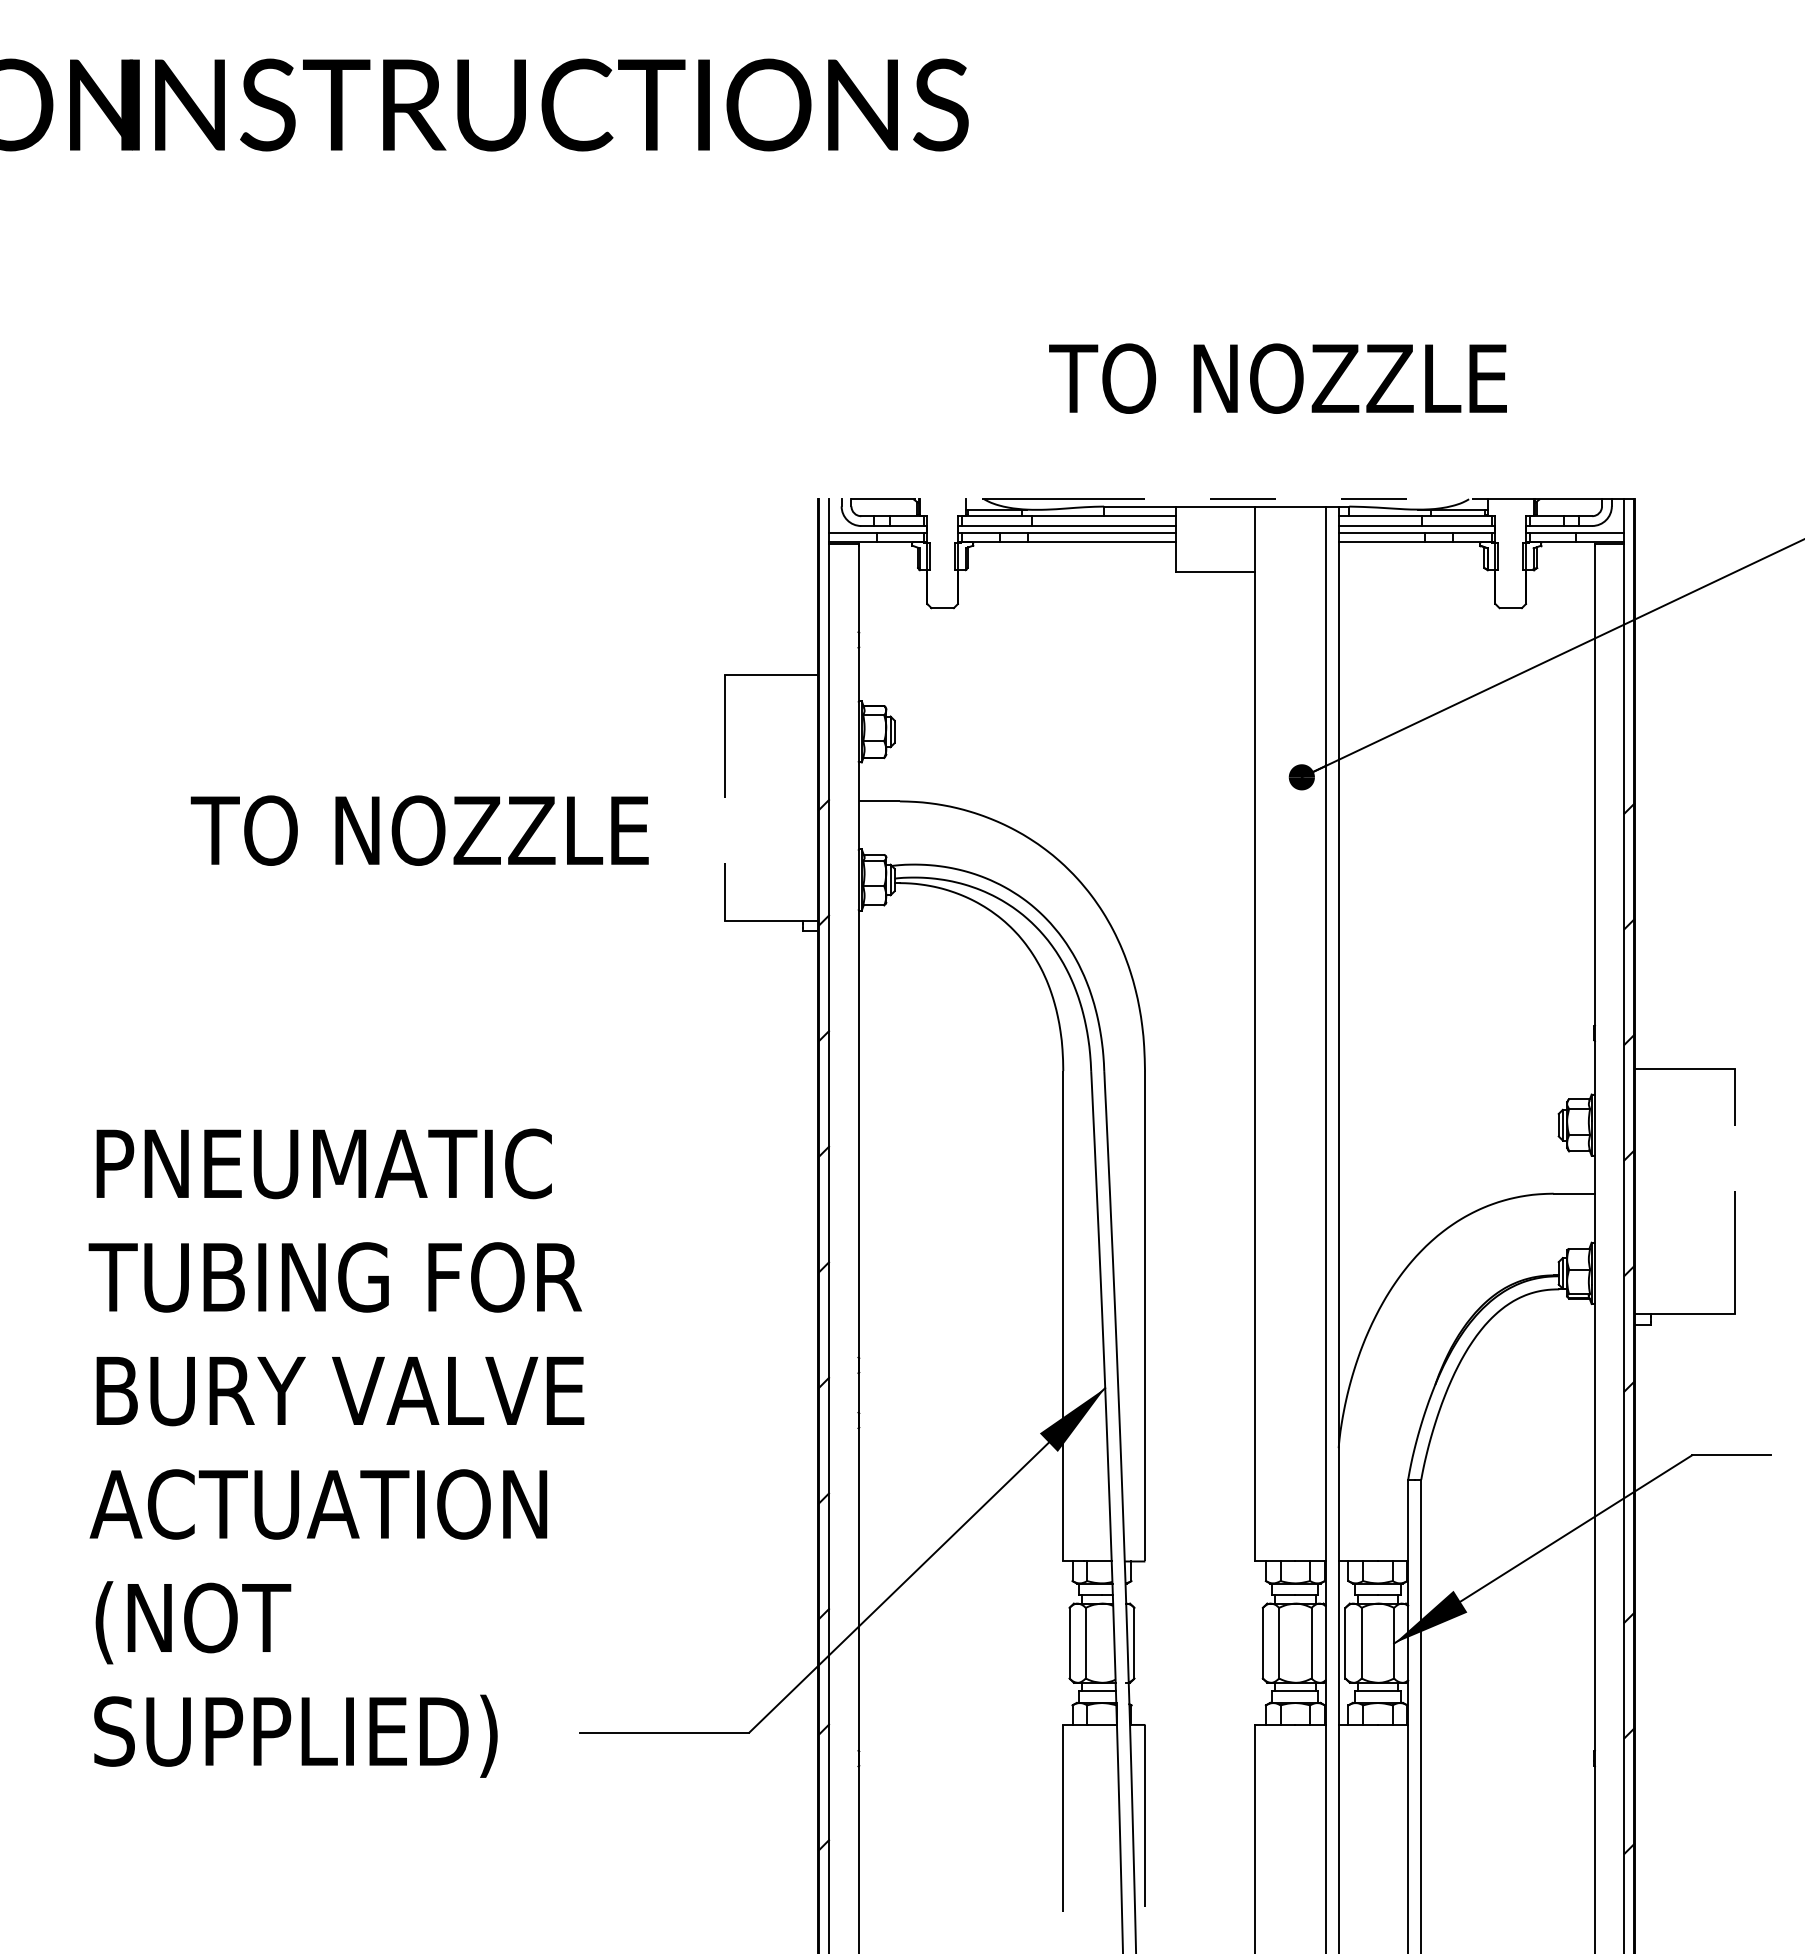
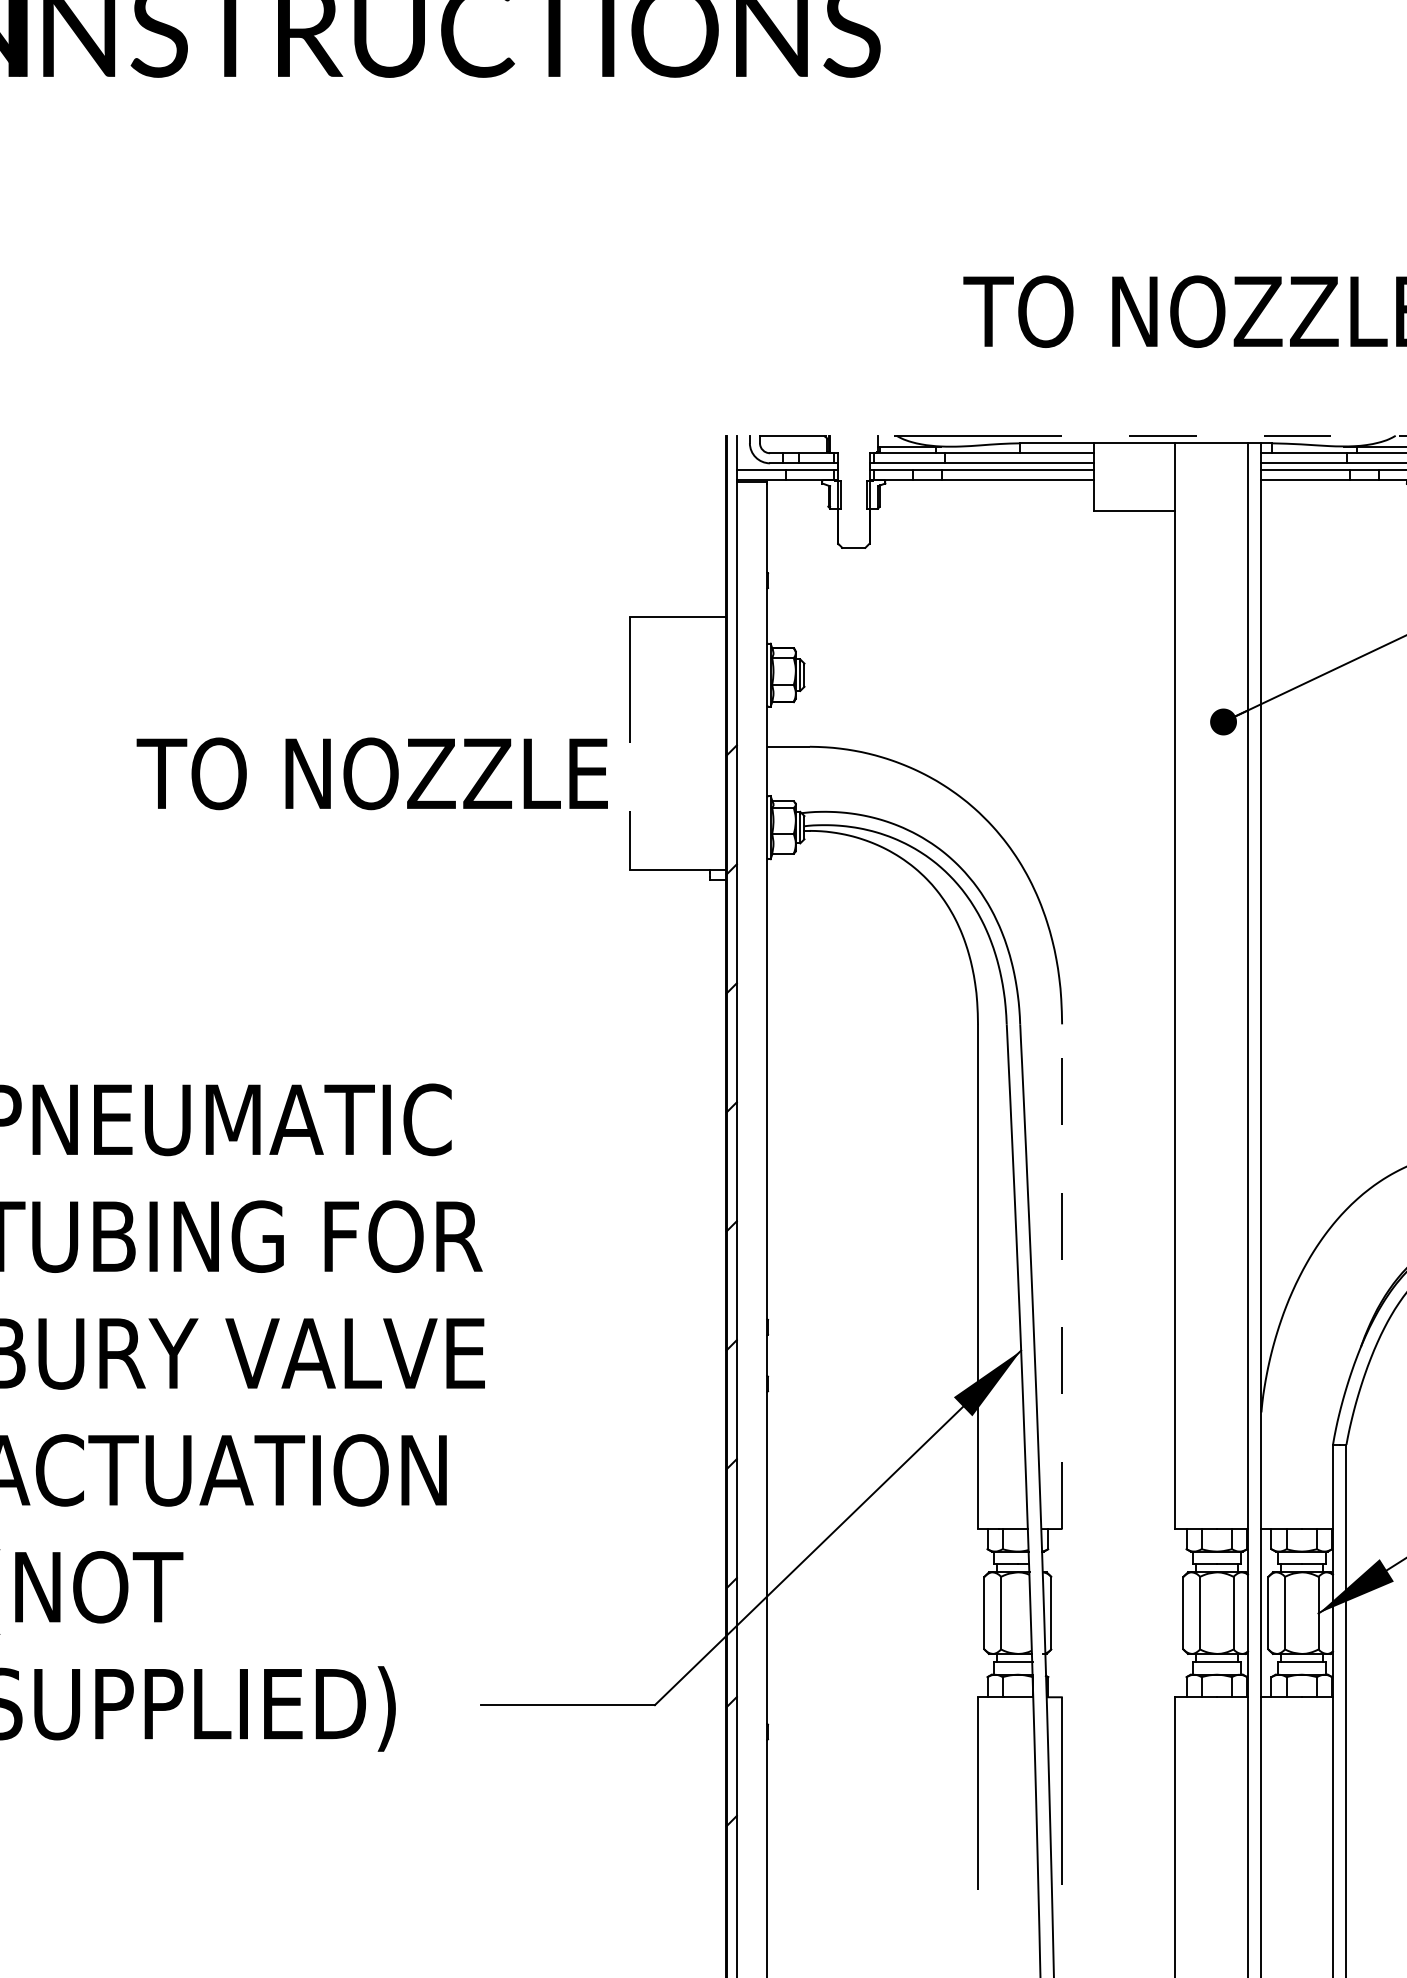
text: (419, 830) -> (372, 773), moved
line: (1145, 1314) -> (1062, 1274), solid -> dashed

